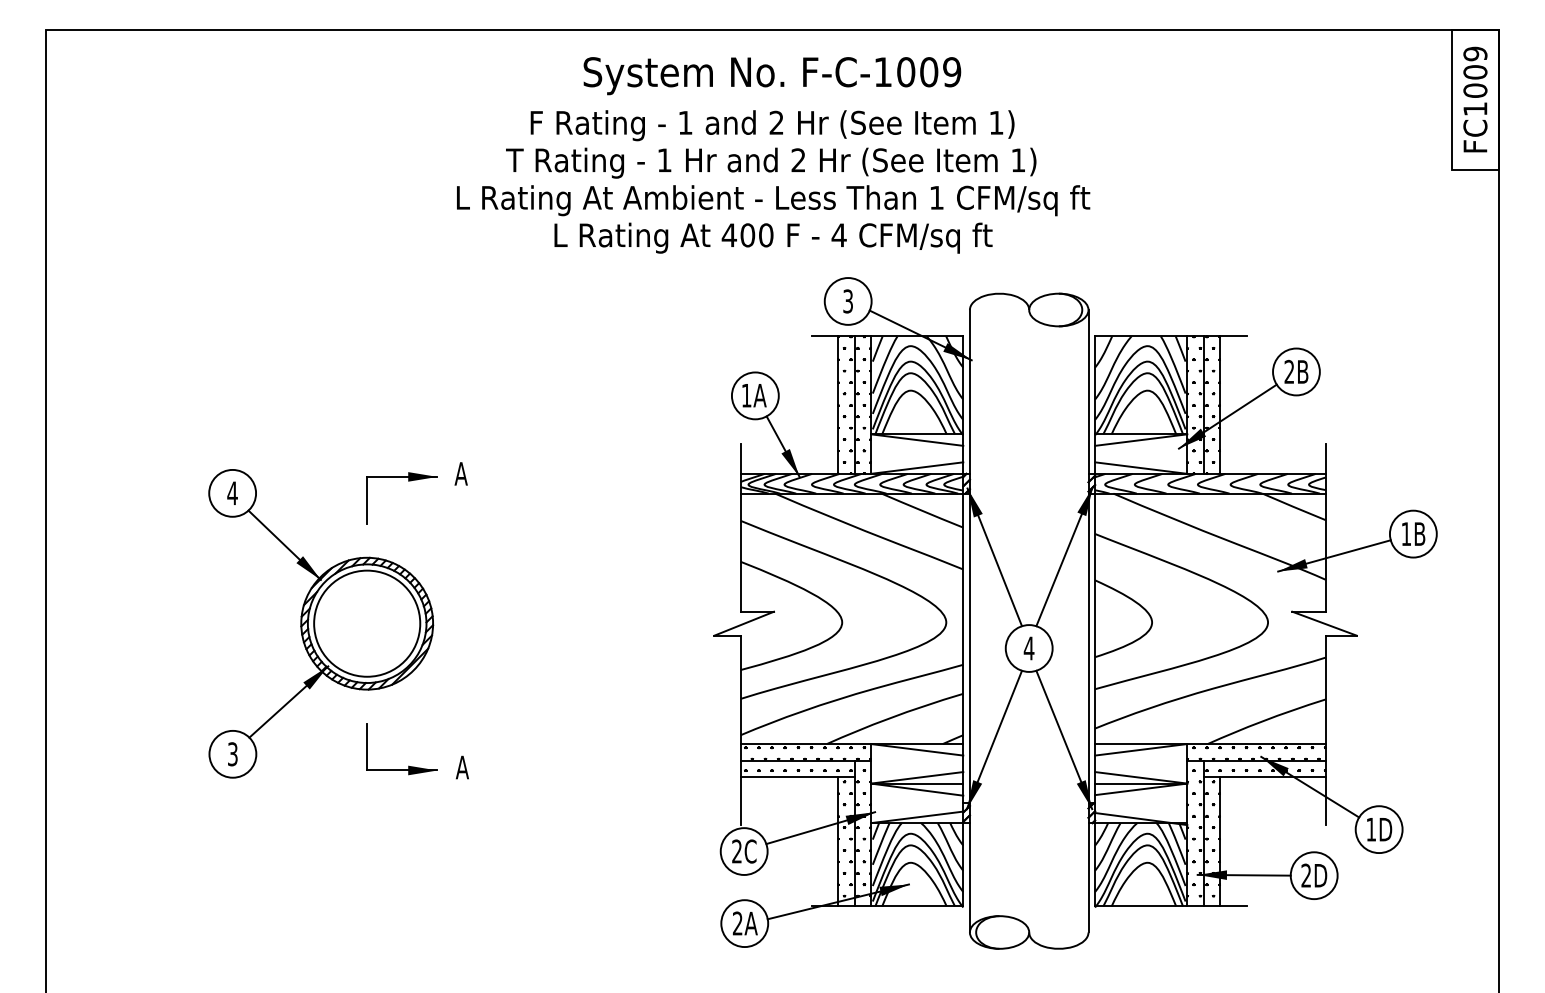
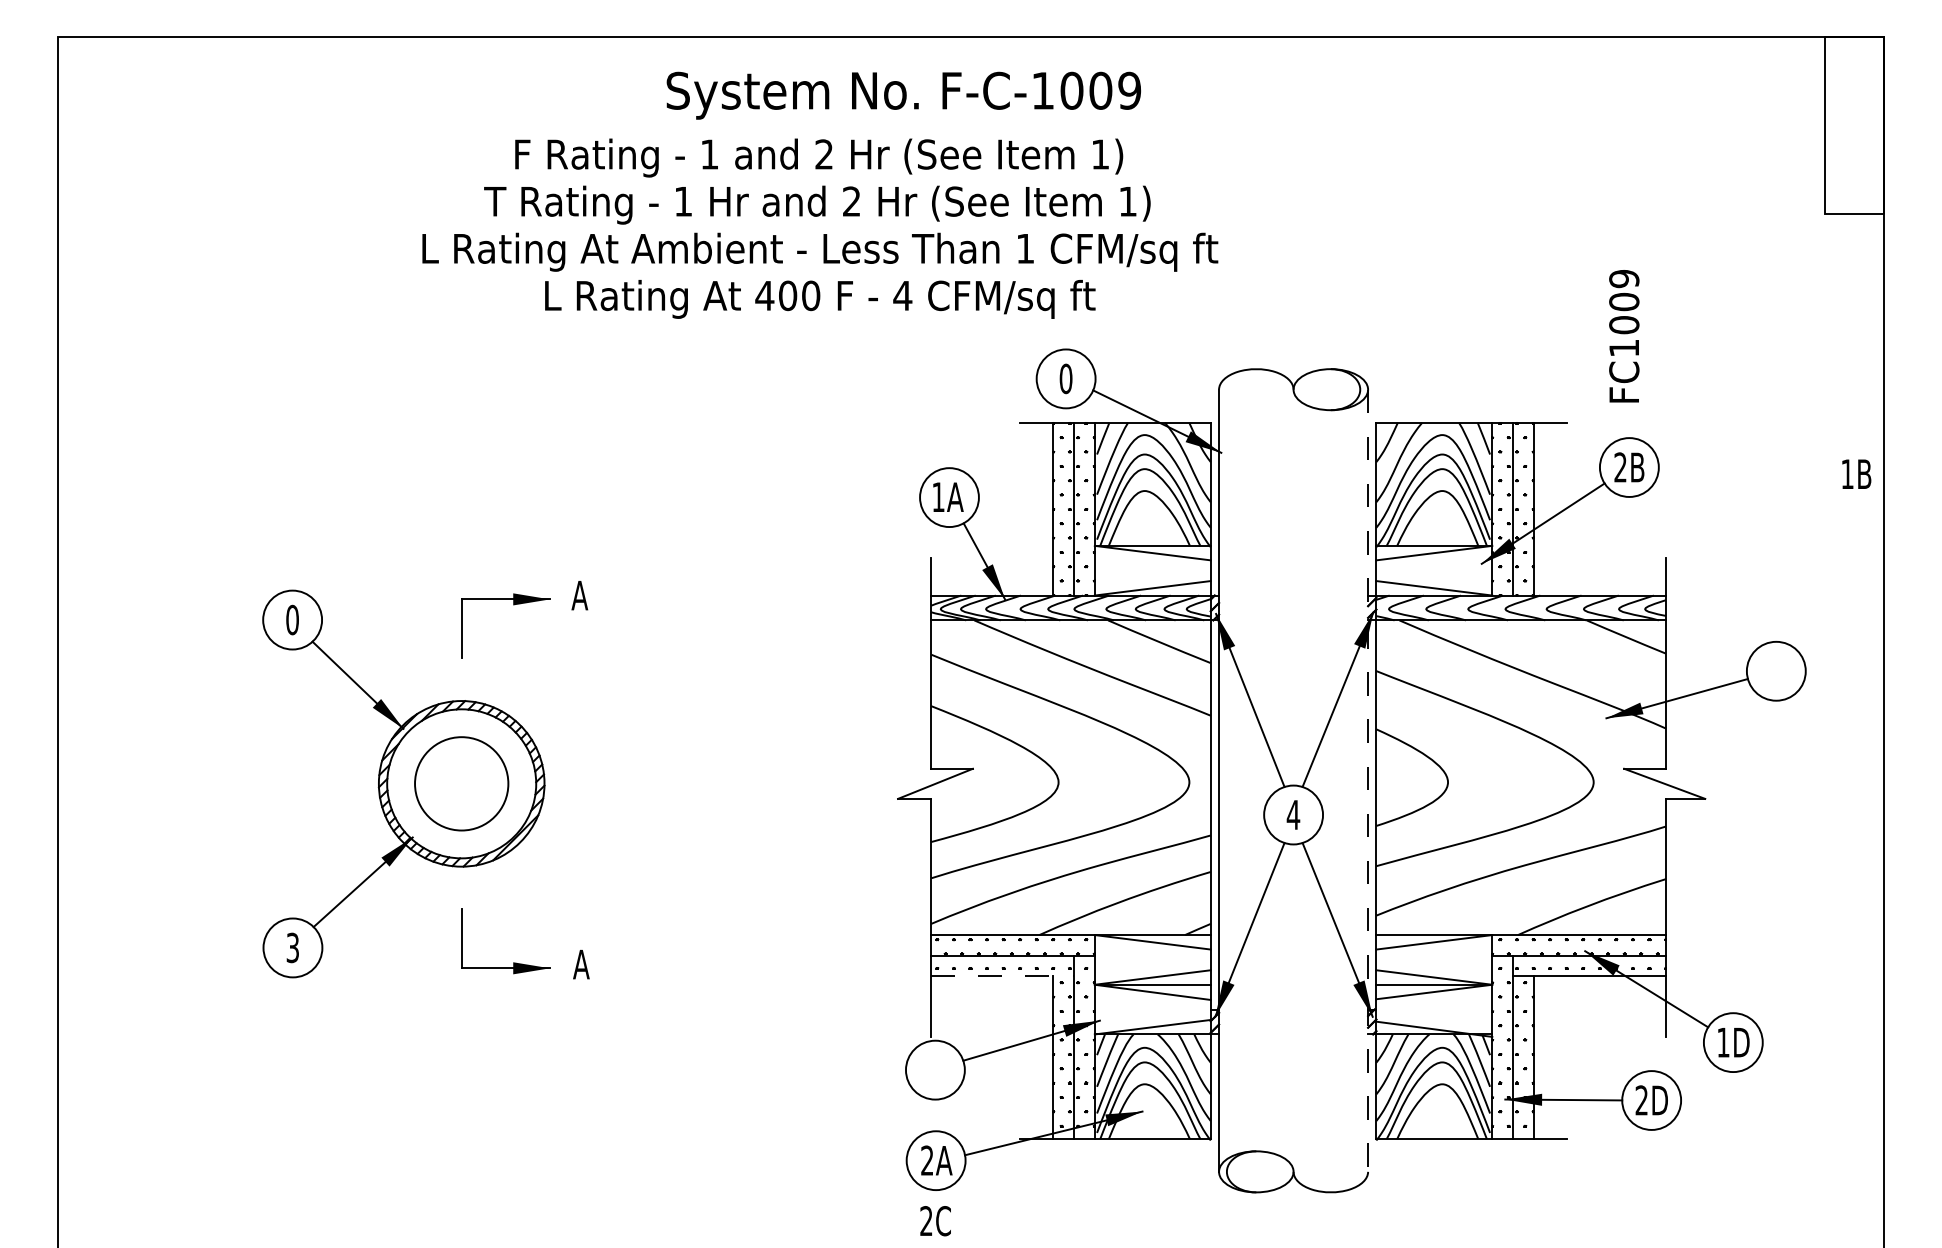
text: (772, 75) -> (903, 95), moved
text: (1475, 99) -> (1624, 336), moved
text: (773, 181) -> (820, 228), moved
text: (847, 301) -> (1065, 378), 3 -> 0
text: (232, 492) -> (292, 619), 4 -> 0
text: (1413, 533) -> (1856, 473), moved
line: (1088, 621) -> (1368, 781), solid -> dashed
circle: (367, 623) -> (461, 783), size x0.7
line: (798, 777) -> (1003, 976), solid -> dashed
text: (744, 851) -> (935, 1221), moved

